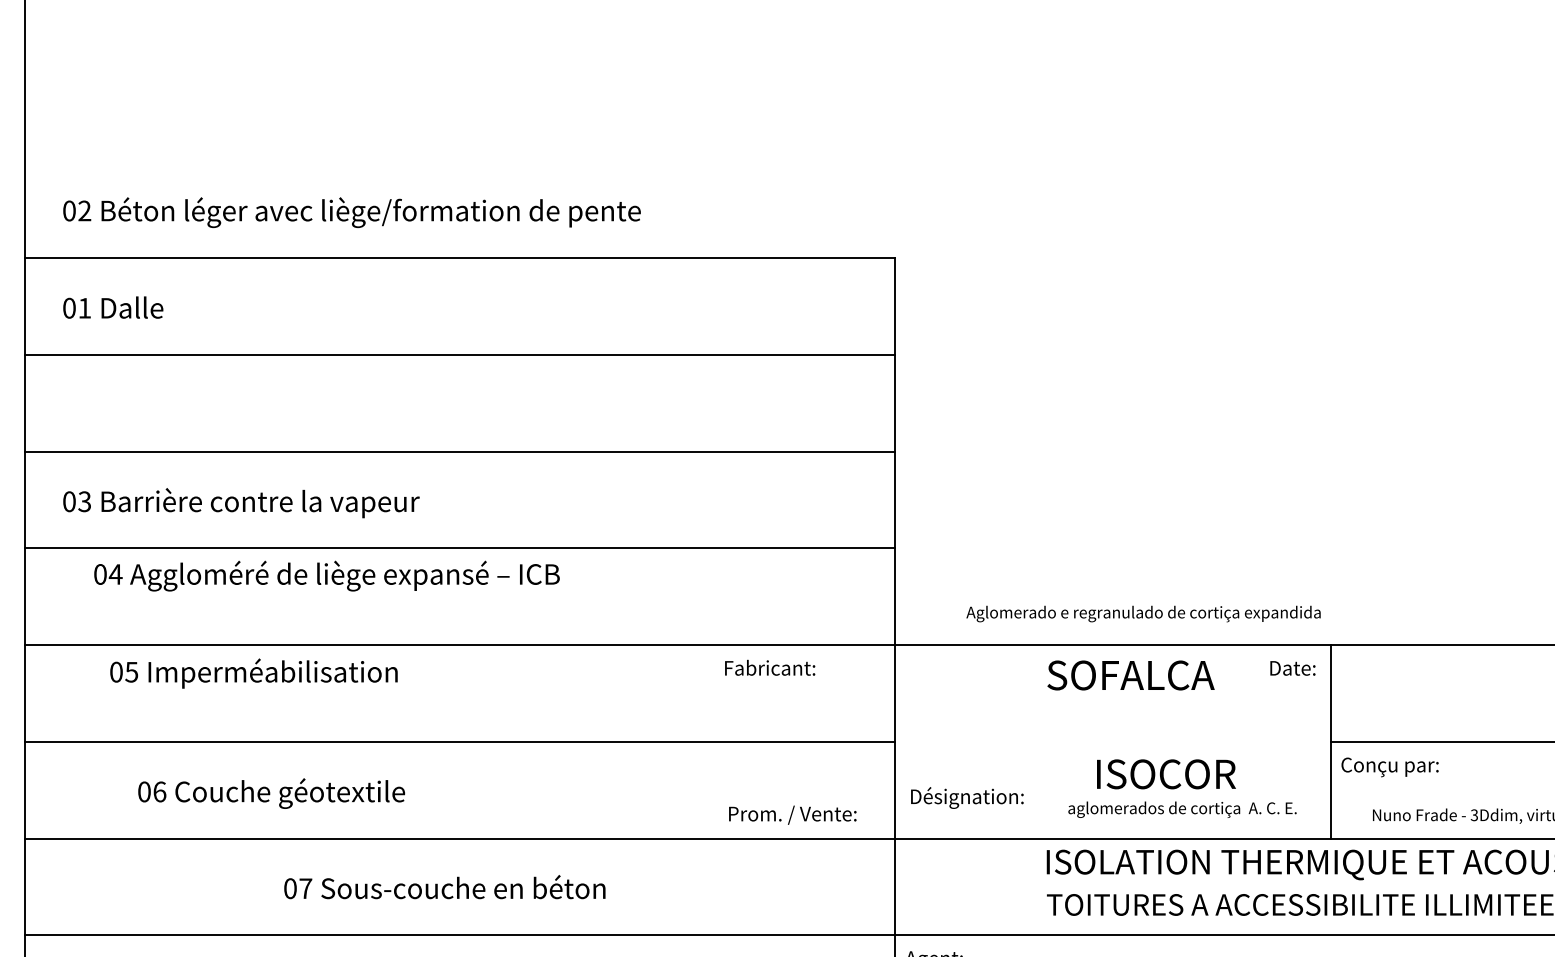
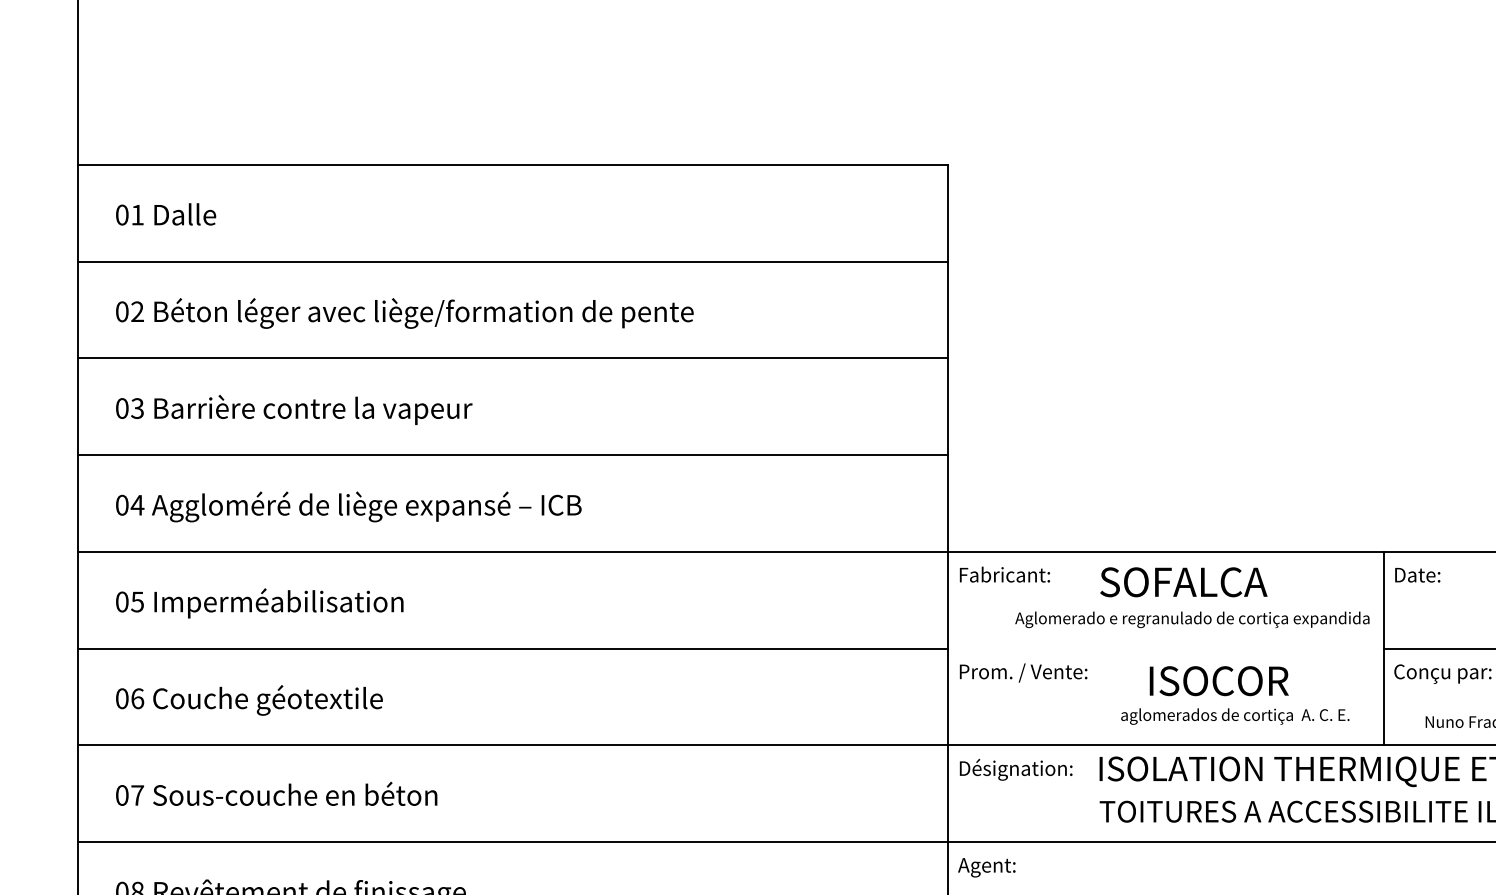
text: (351, 212) -> (404, 313), moved
text: (326, 575) -> (348, 506), moved
text: (1143, 613) -> (1192, 619), moved
text: (770, 667) -> (1005, 574), moved
text: (1292, 668) -> (1417, 575), moved
text: (253, 673) -> (259, 603), moved
text: (271, 793) -> (249, 700), moved
text: (967, 797) -> (1016, 769), moved
text: (792, 814) -> (1023, 672), moved
text: (444, 887) -> (276, 794), moved

